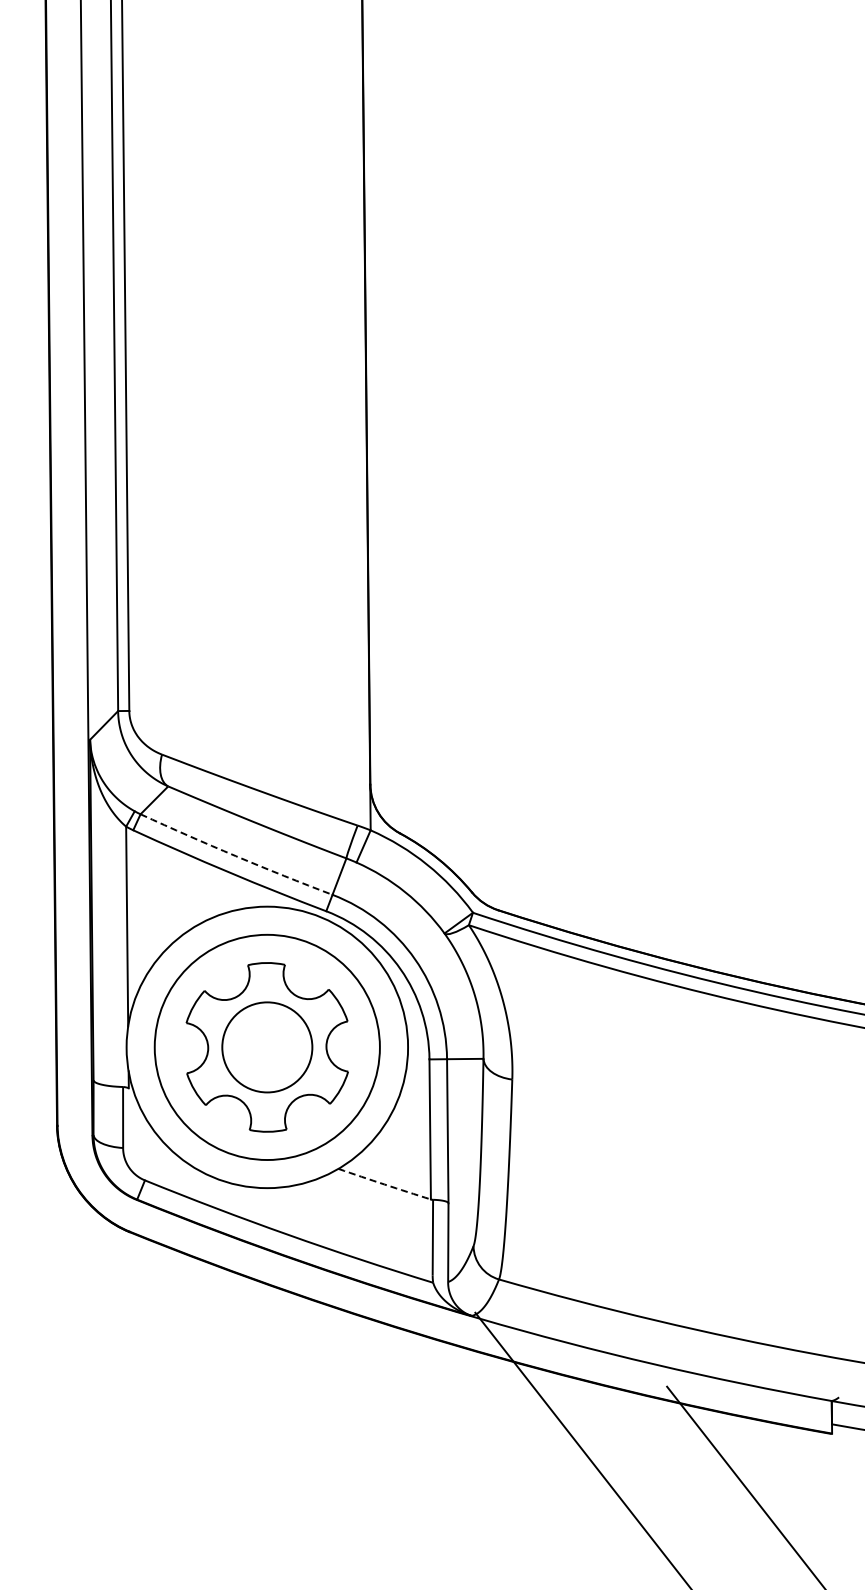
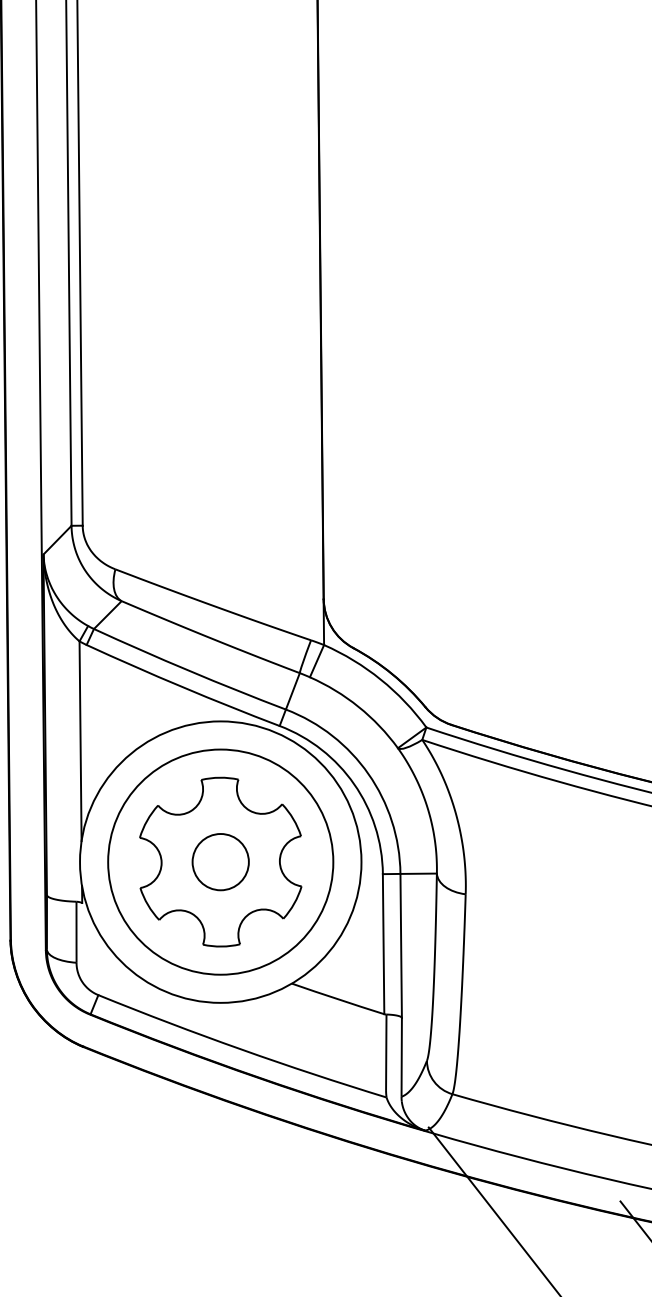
arc: (235, 856) -> (188, 671), dashed -> solid
circle: (267, 1047) -> (220, 862), size x0.62
arc: (384, 1184) -> (337, 999), dashed -> solid

